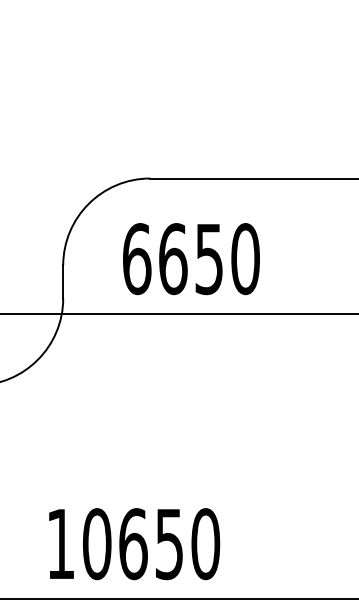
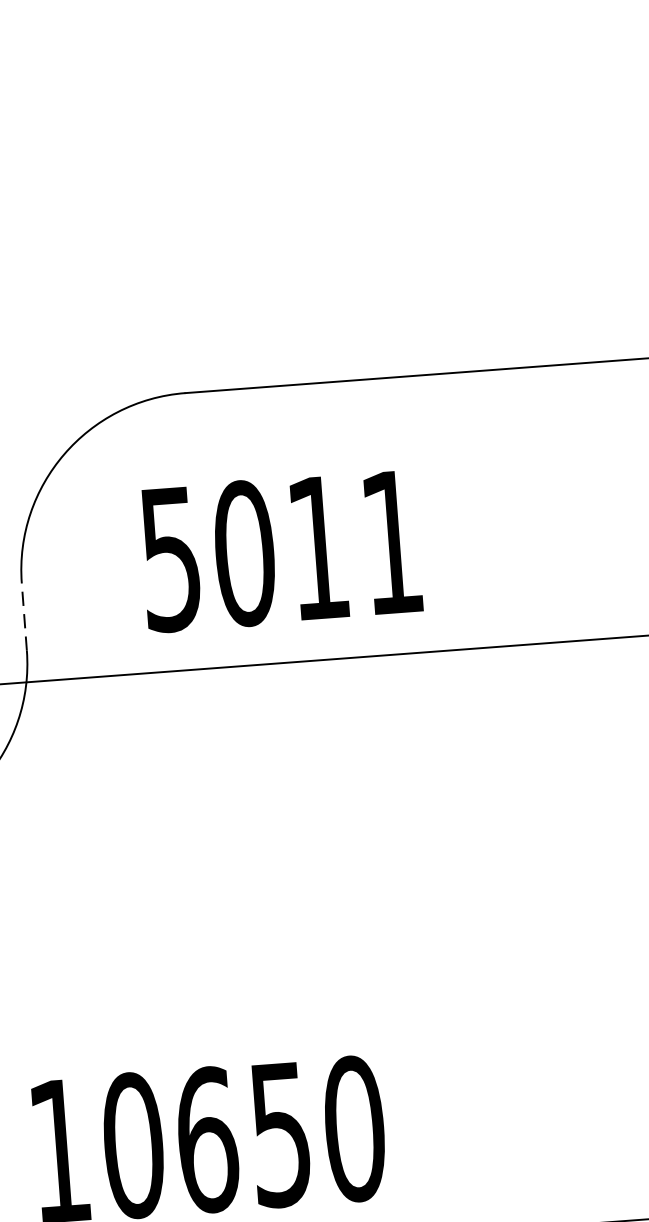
text: (191, 259) -> (282, 551), 6650 -> 5011
line: (63, 281) -> (24, 616), solid -> dashed

